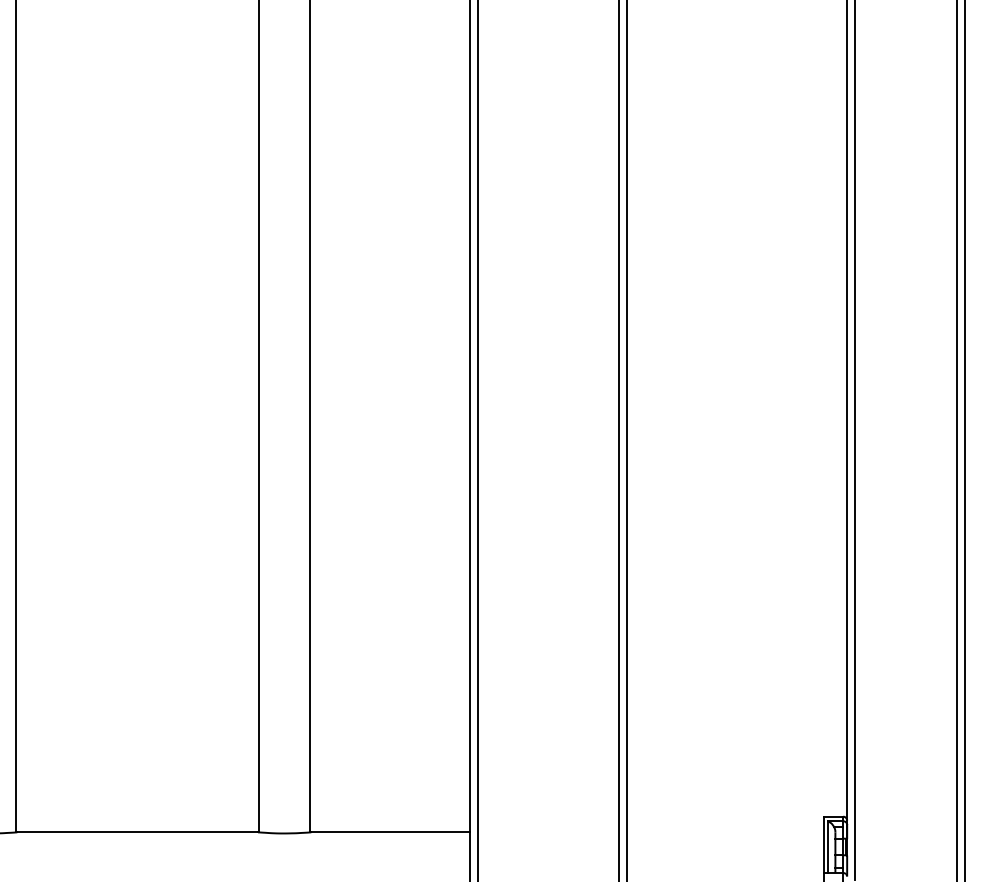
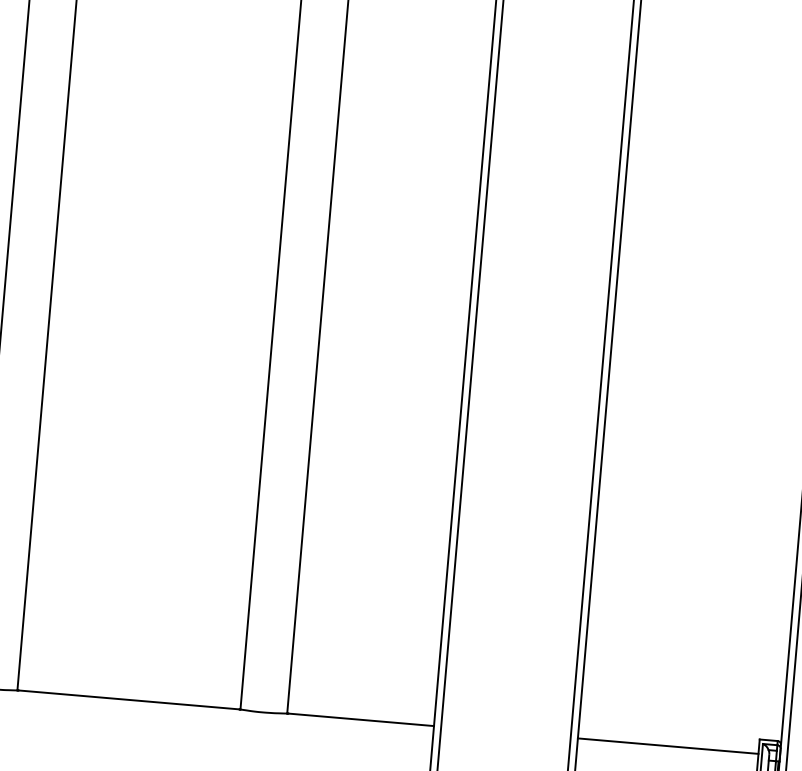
line: (724, 832) -> (667, 746), added

